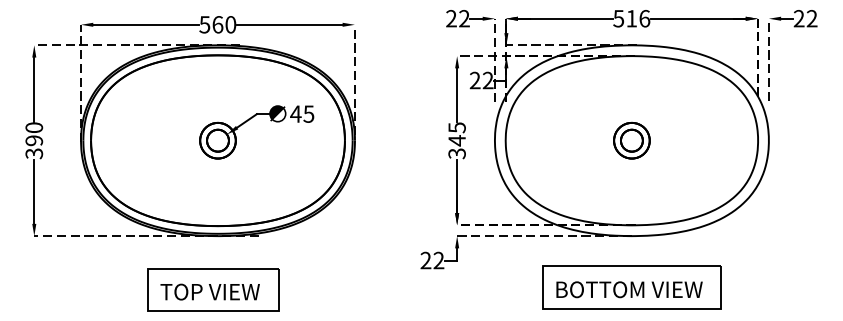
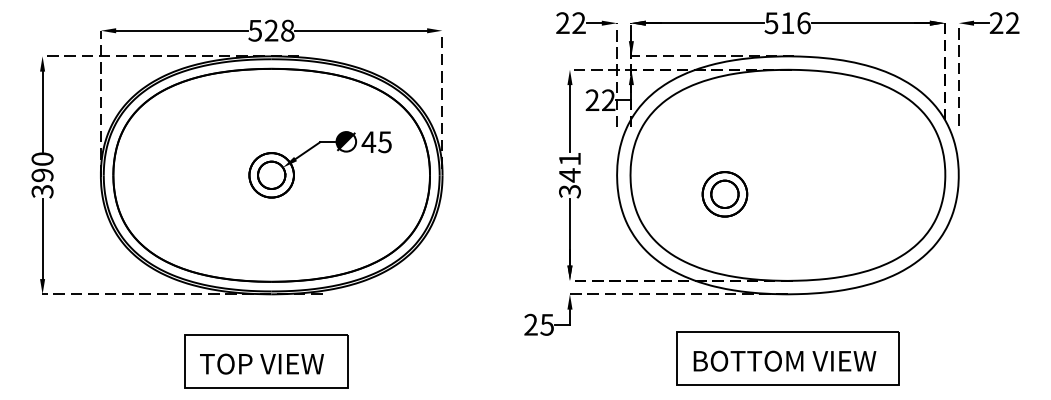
text: (224, 24) -> (279, 30), 560 -> 528
text: (456, 128) -> (569, 159), 345 -> 341
part: (631, 140) -> (724, 194), moved
text: (438, 260) -> (546, 324), 22 -> 25

